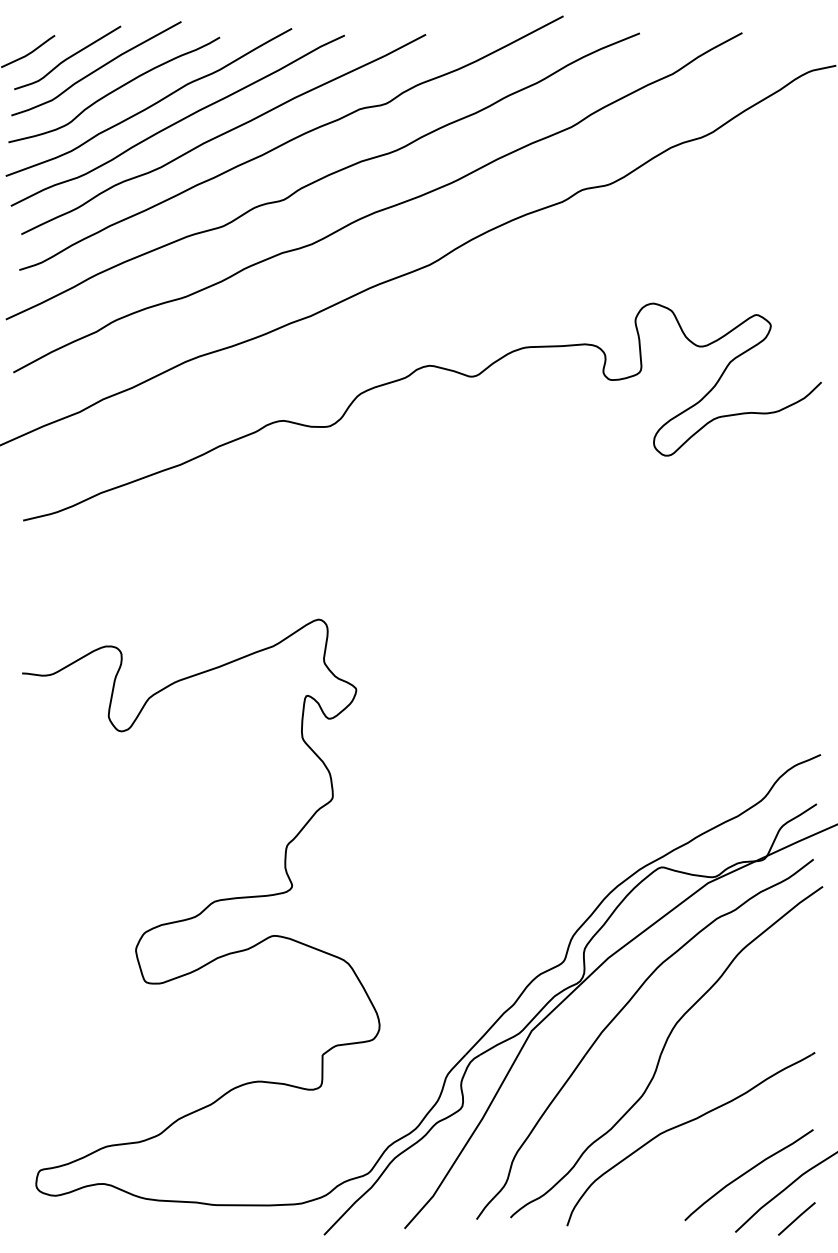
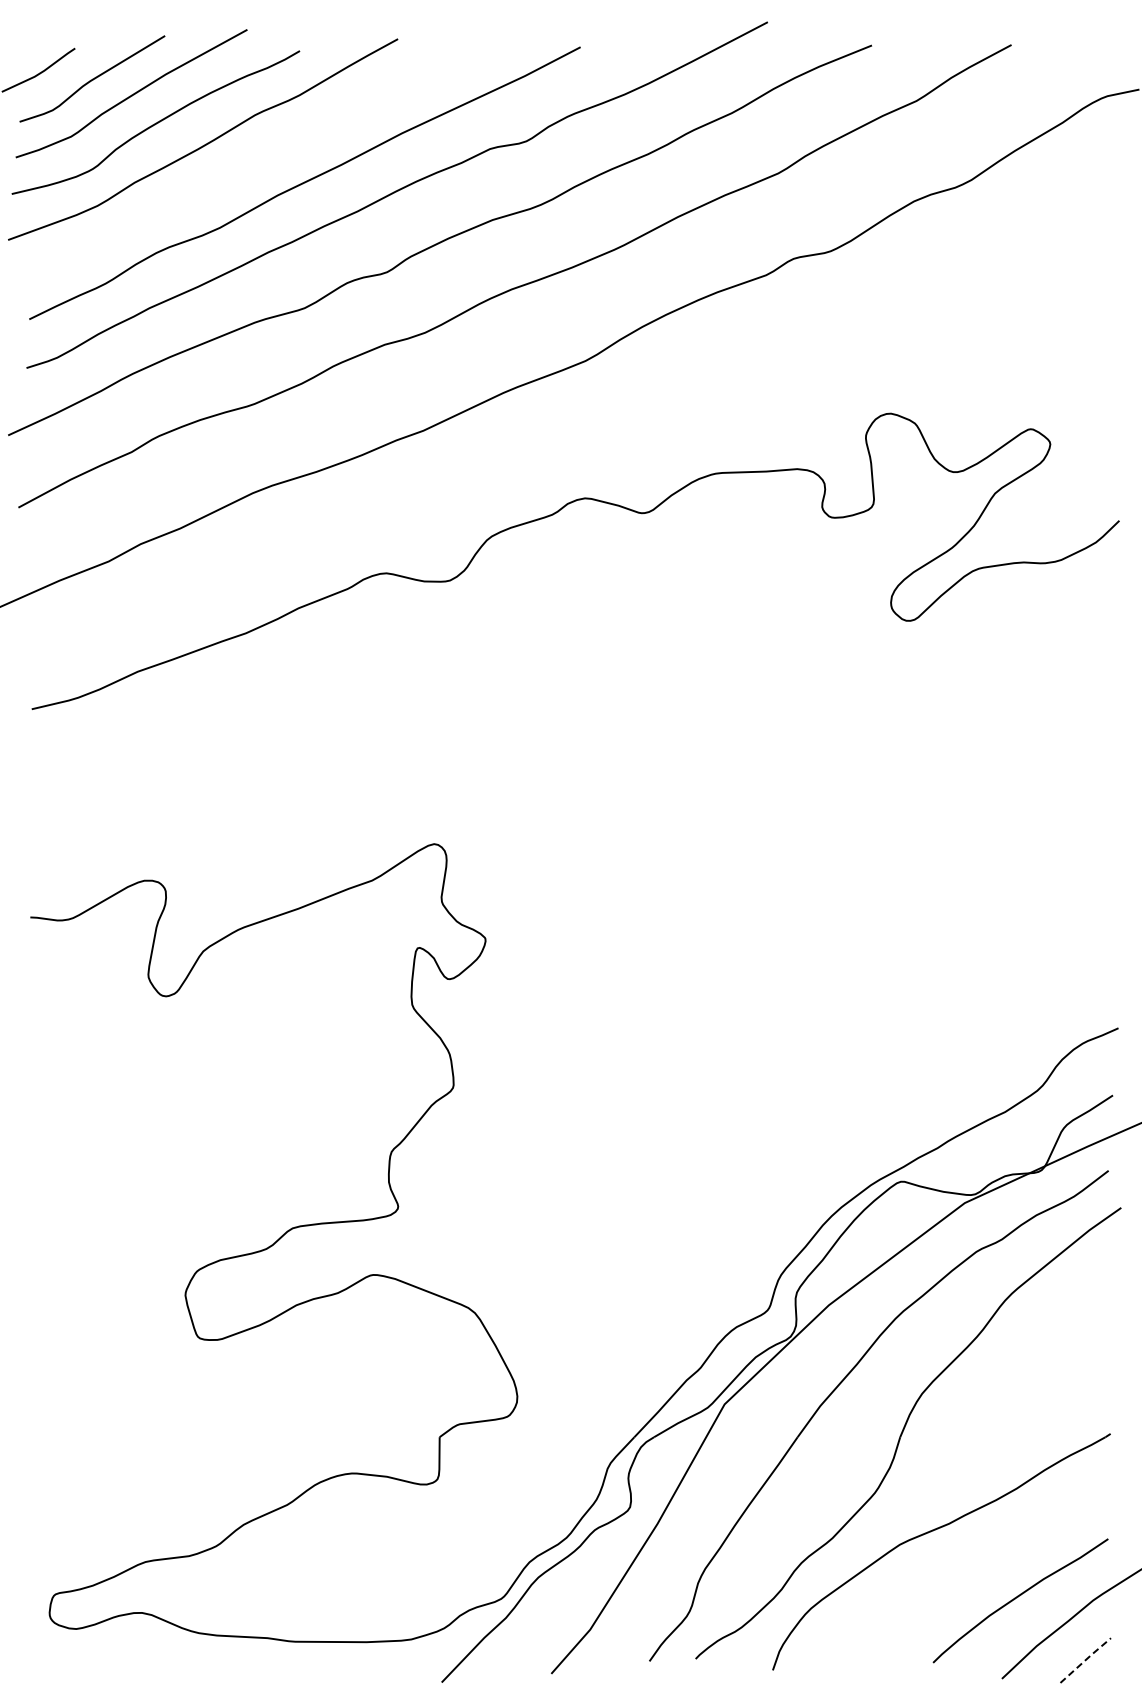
curve: (178, 120) -> (243, 164), removed
line: (797, 1218) -> (1086, 1659), solid -> dashed

